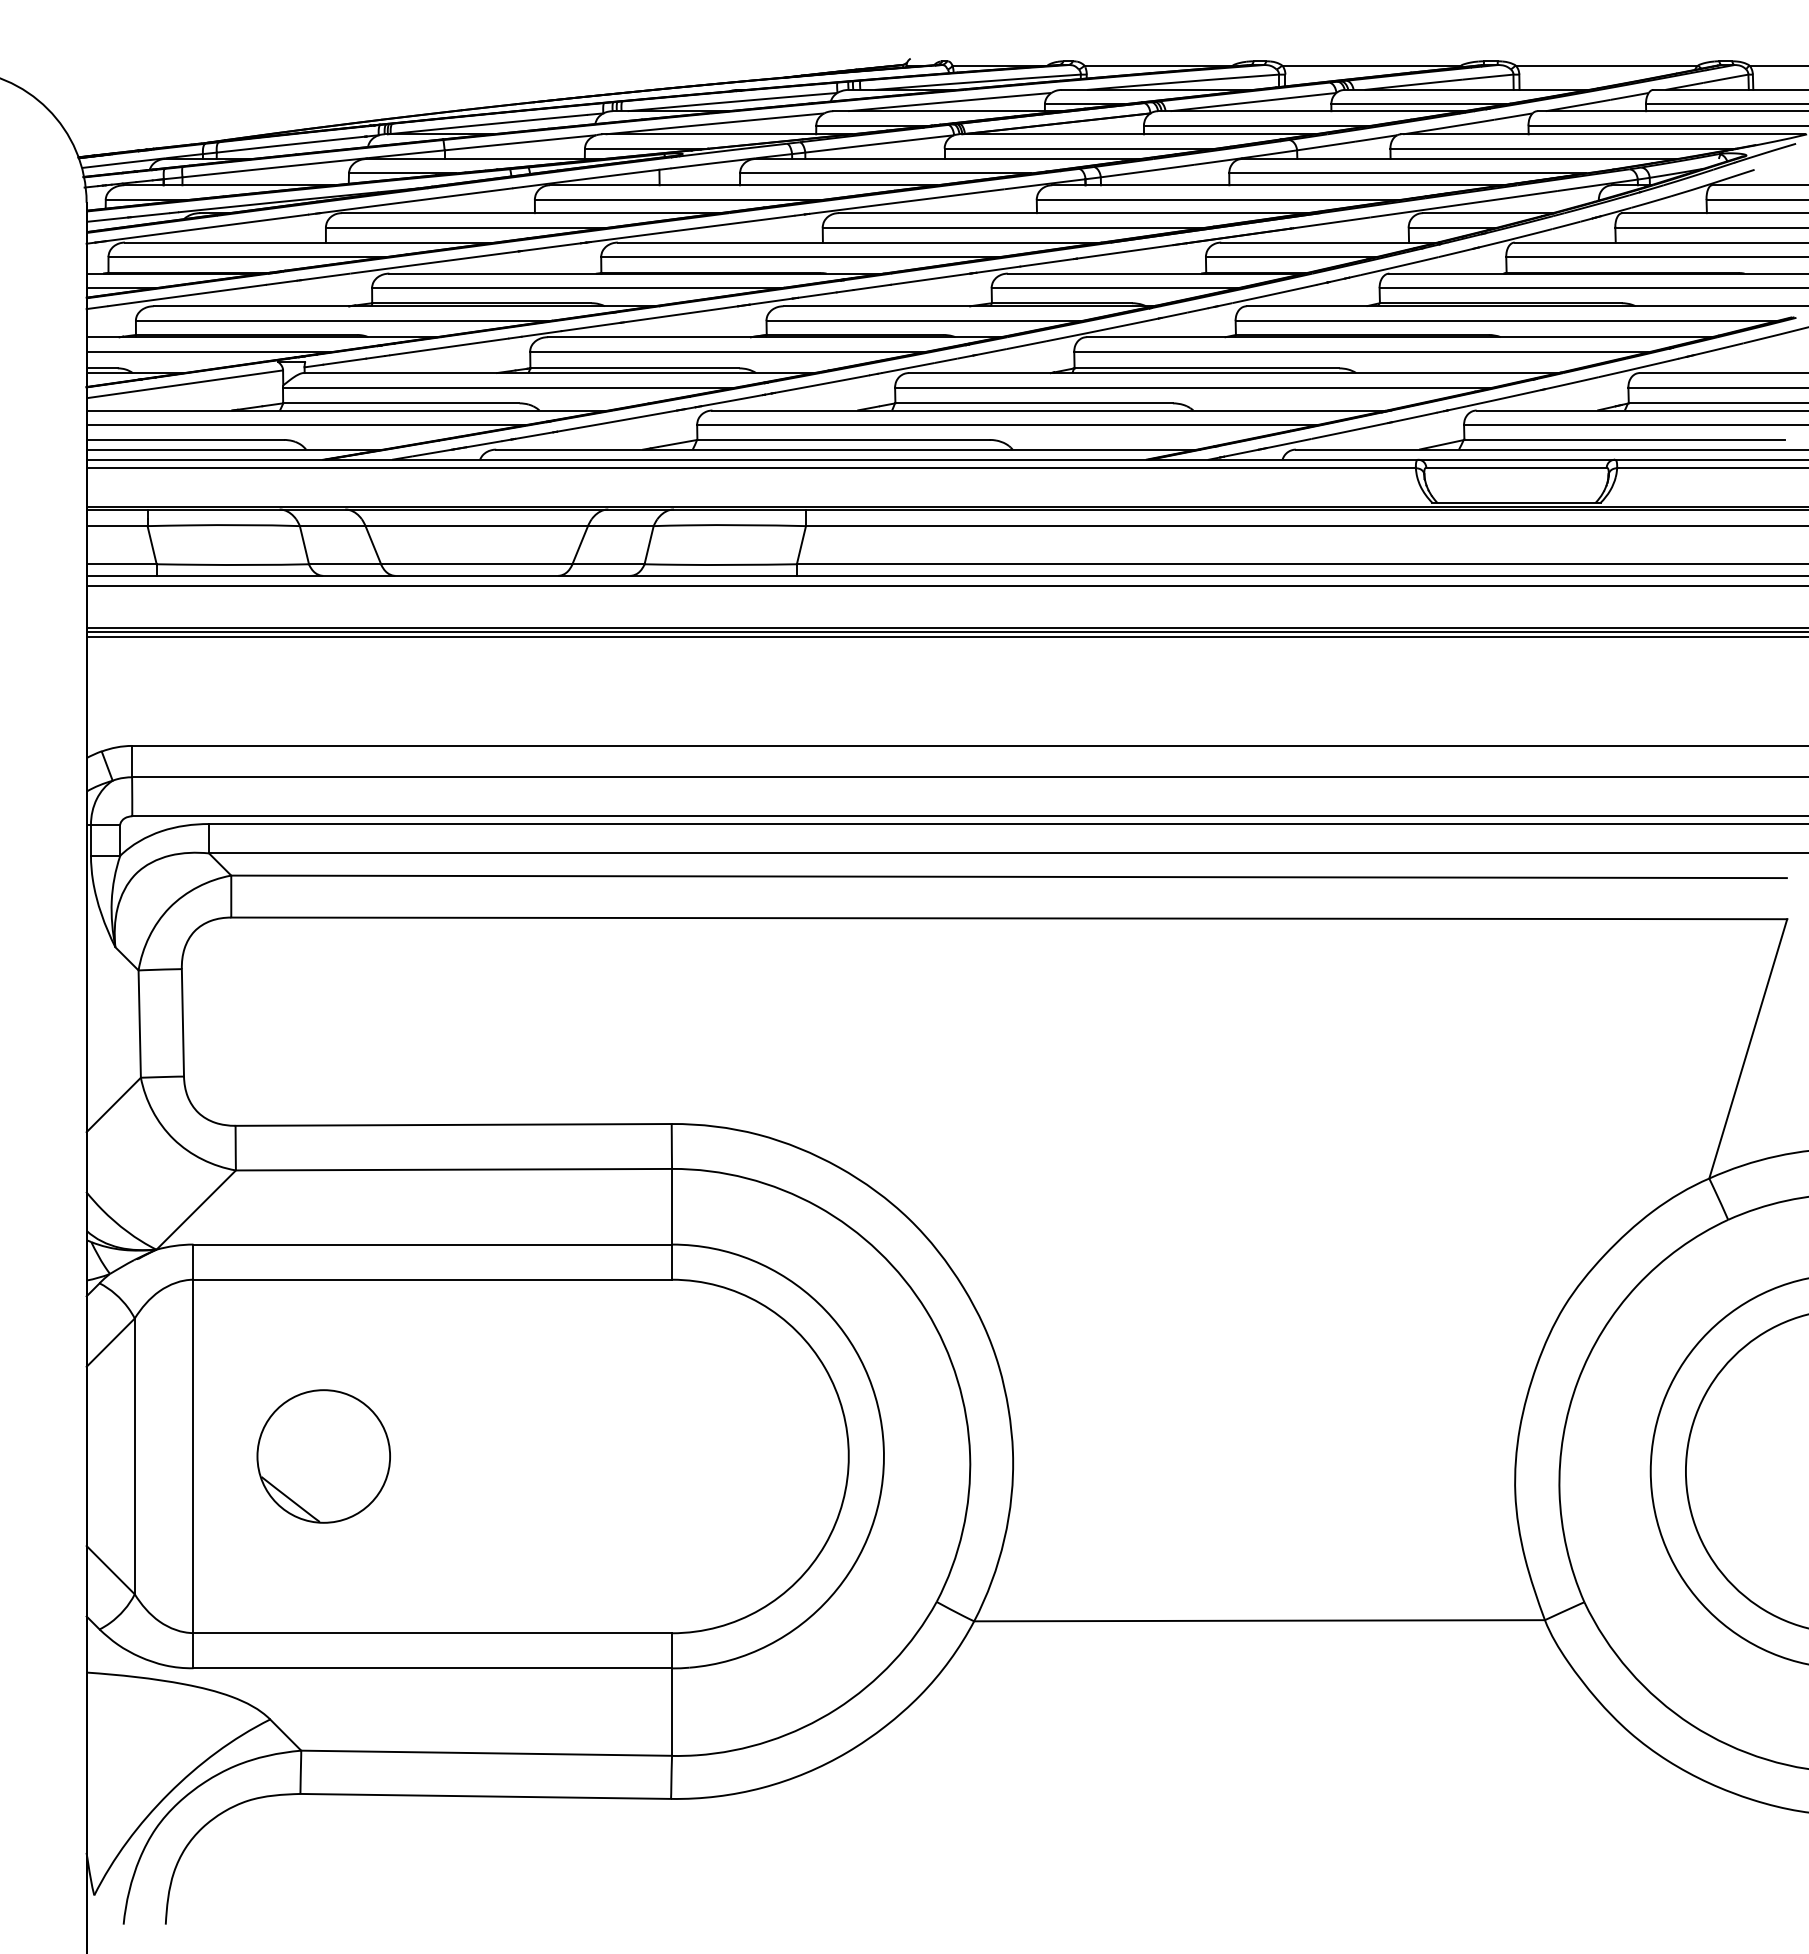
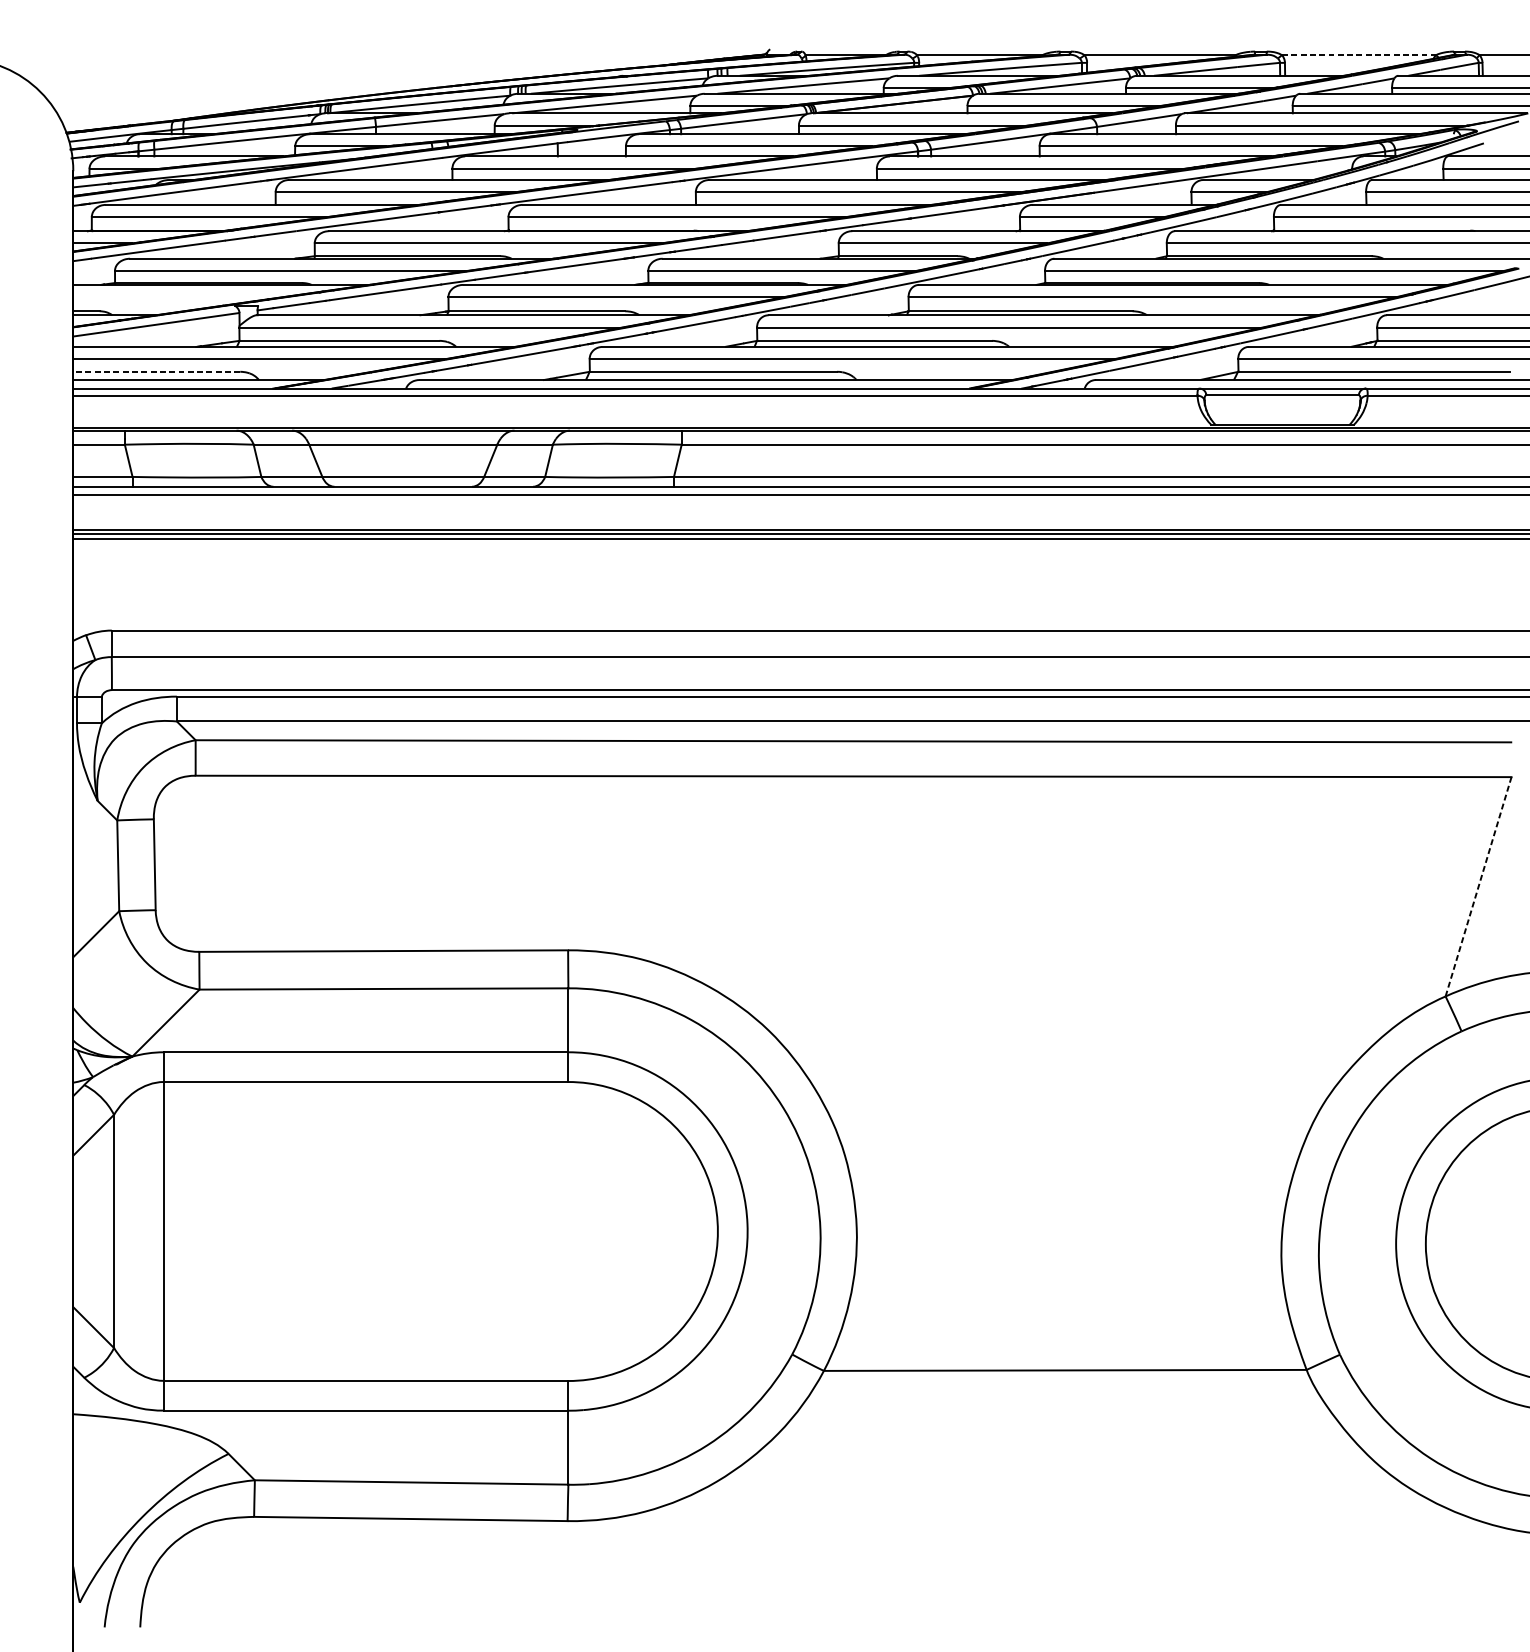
line: (1607, 65) -> (1359, 55), solid -> dashed
line: (210, 351) -> (178, 297), removed
line: (185, 439) -> (156, 371), solid -> dashed
line: (1748, 1048) -> (1478, 886), solid -> dashed
part: (323, 1456) -> (273, 1231), removed

